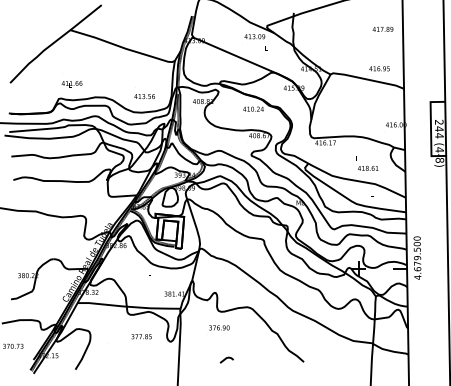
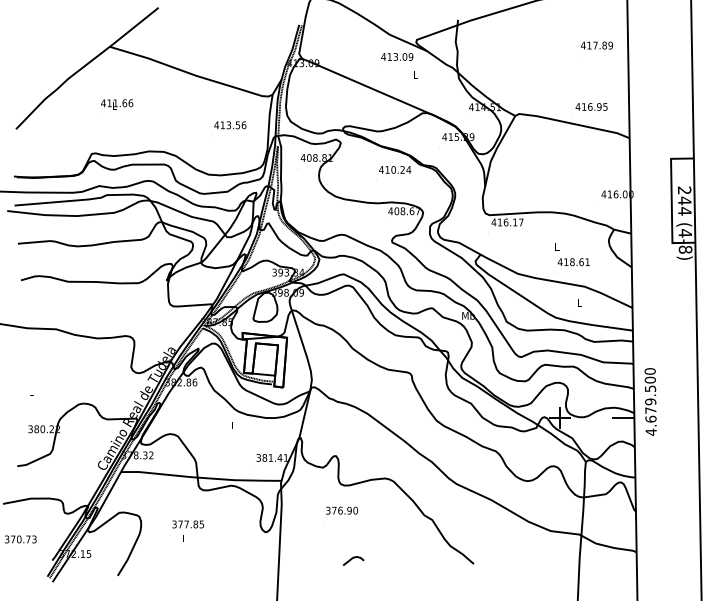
text: (71, 84) -> (116, 104), moved
text: (144, 96) -> (229, 125), moved
text: (141, 336) -> (187, 524), moved

